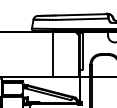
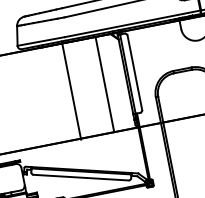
line: (68, 53) -> (104, 83), added

